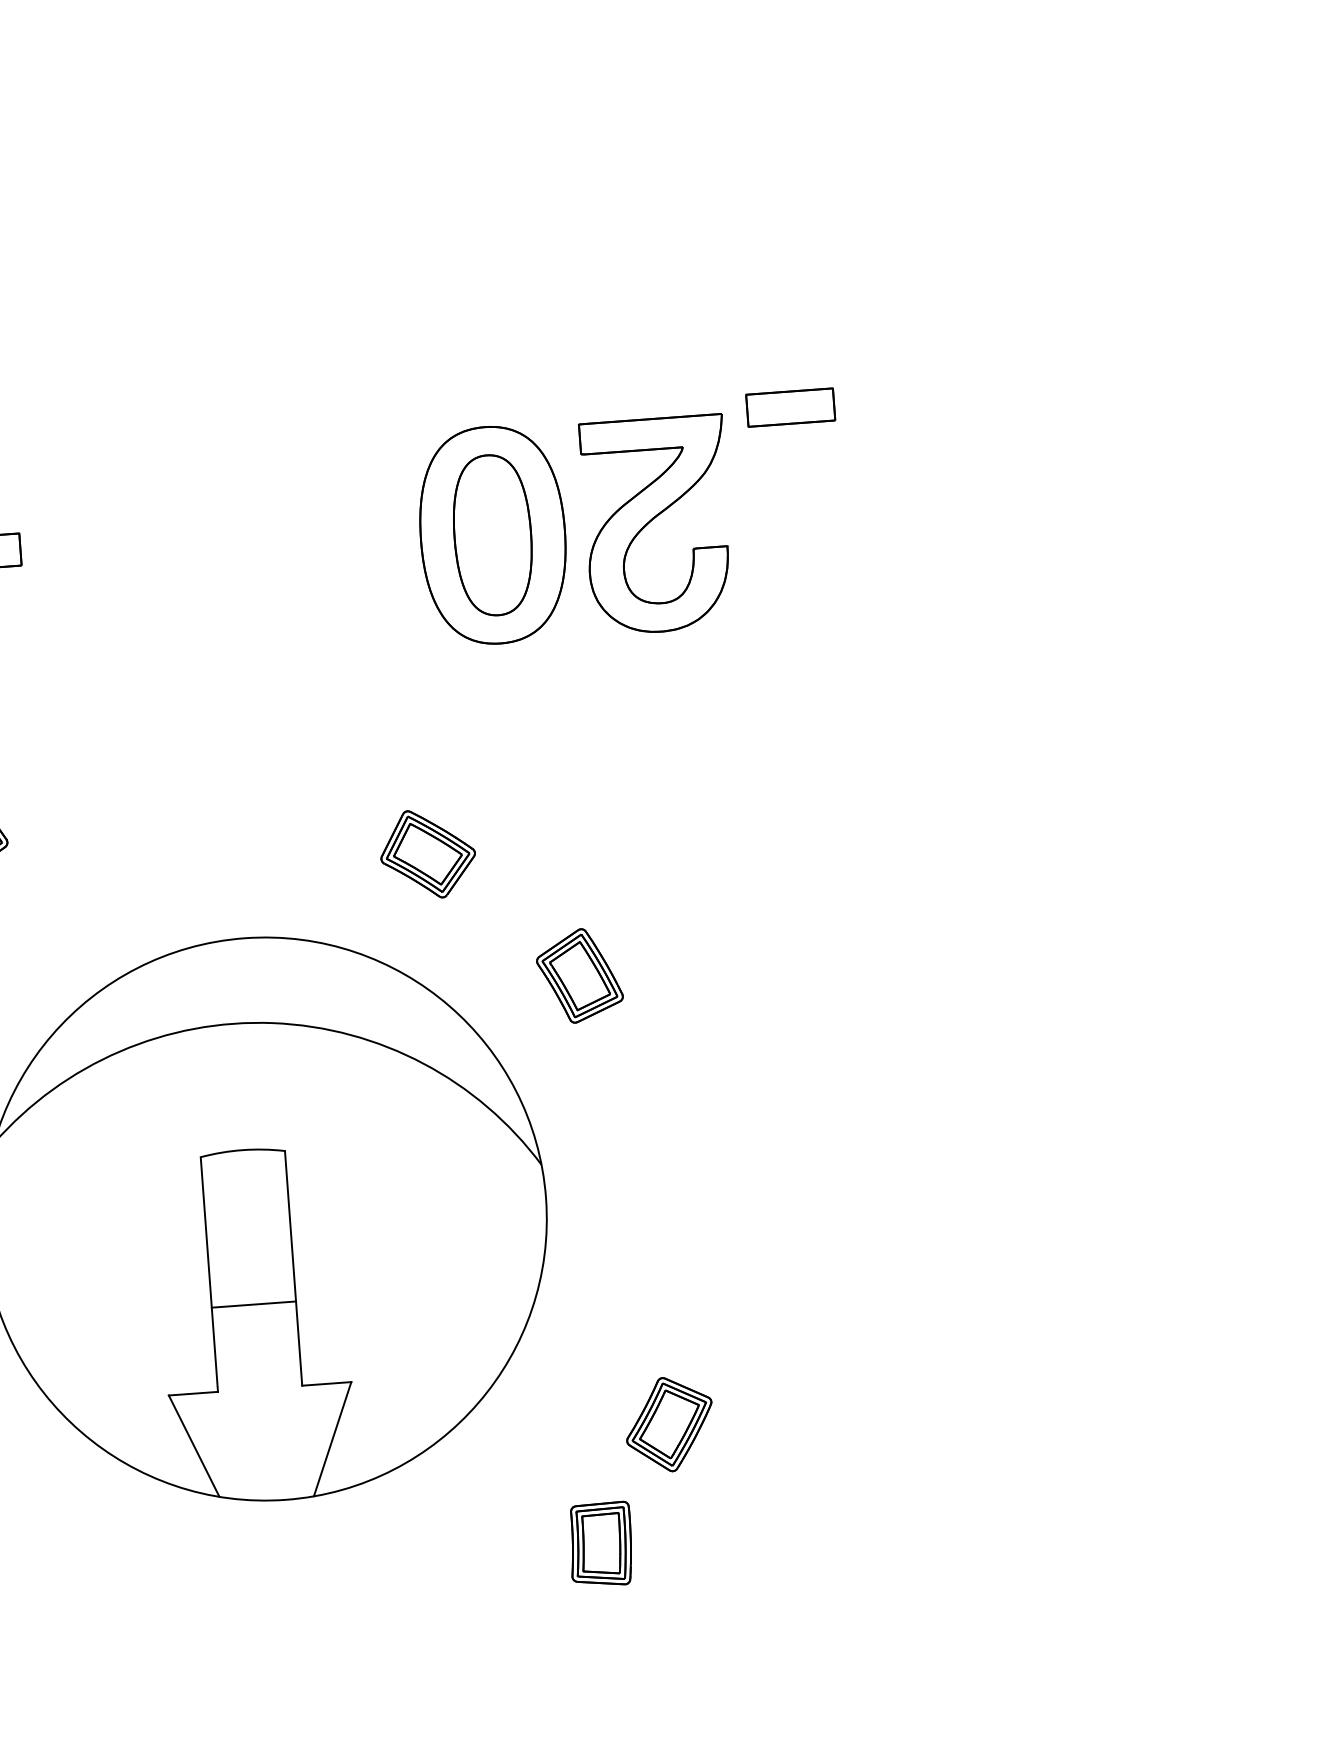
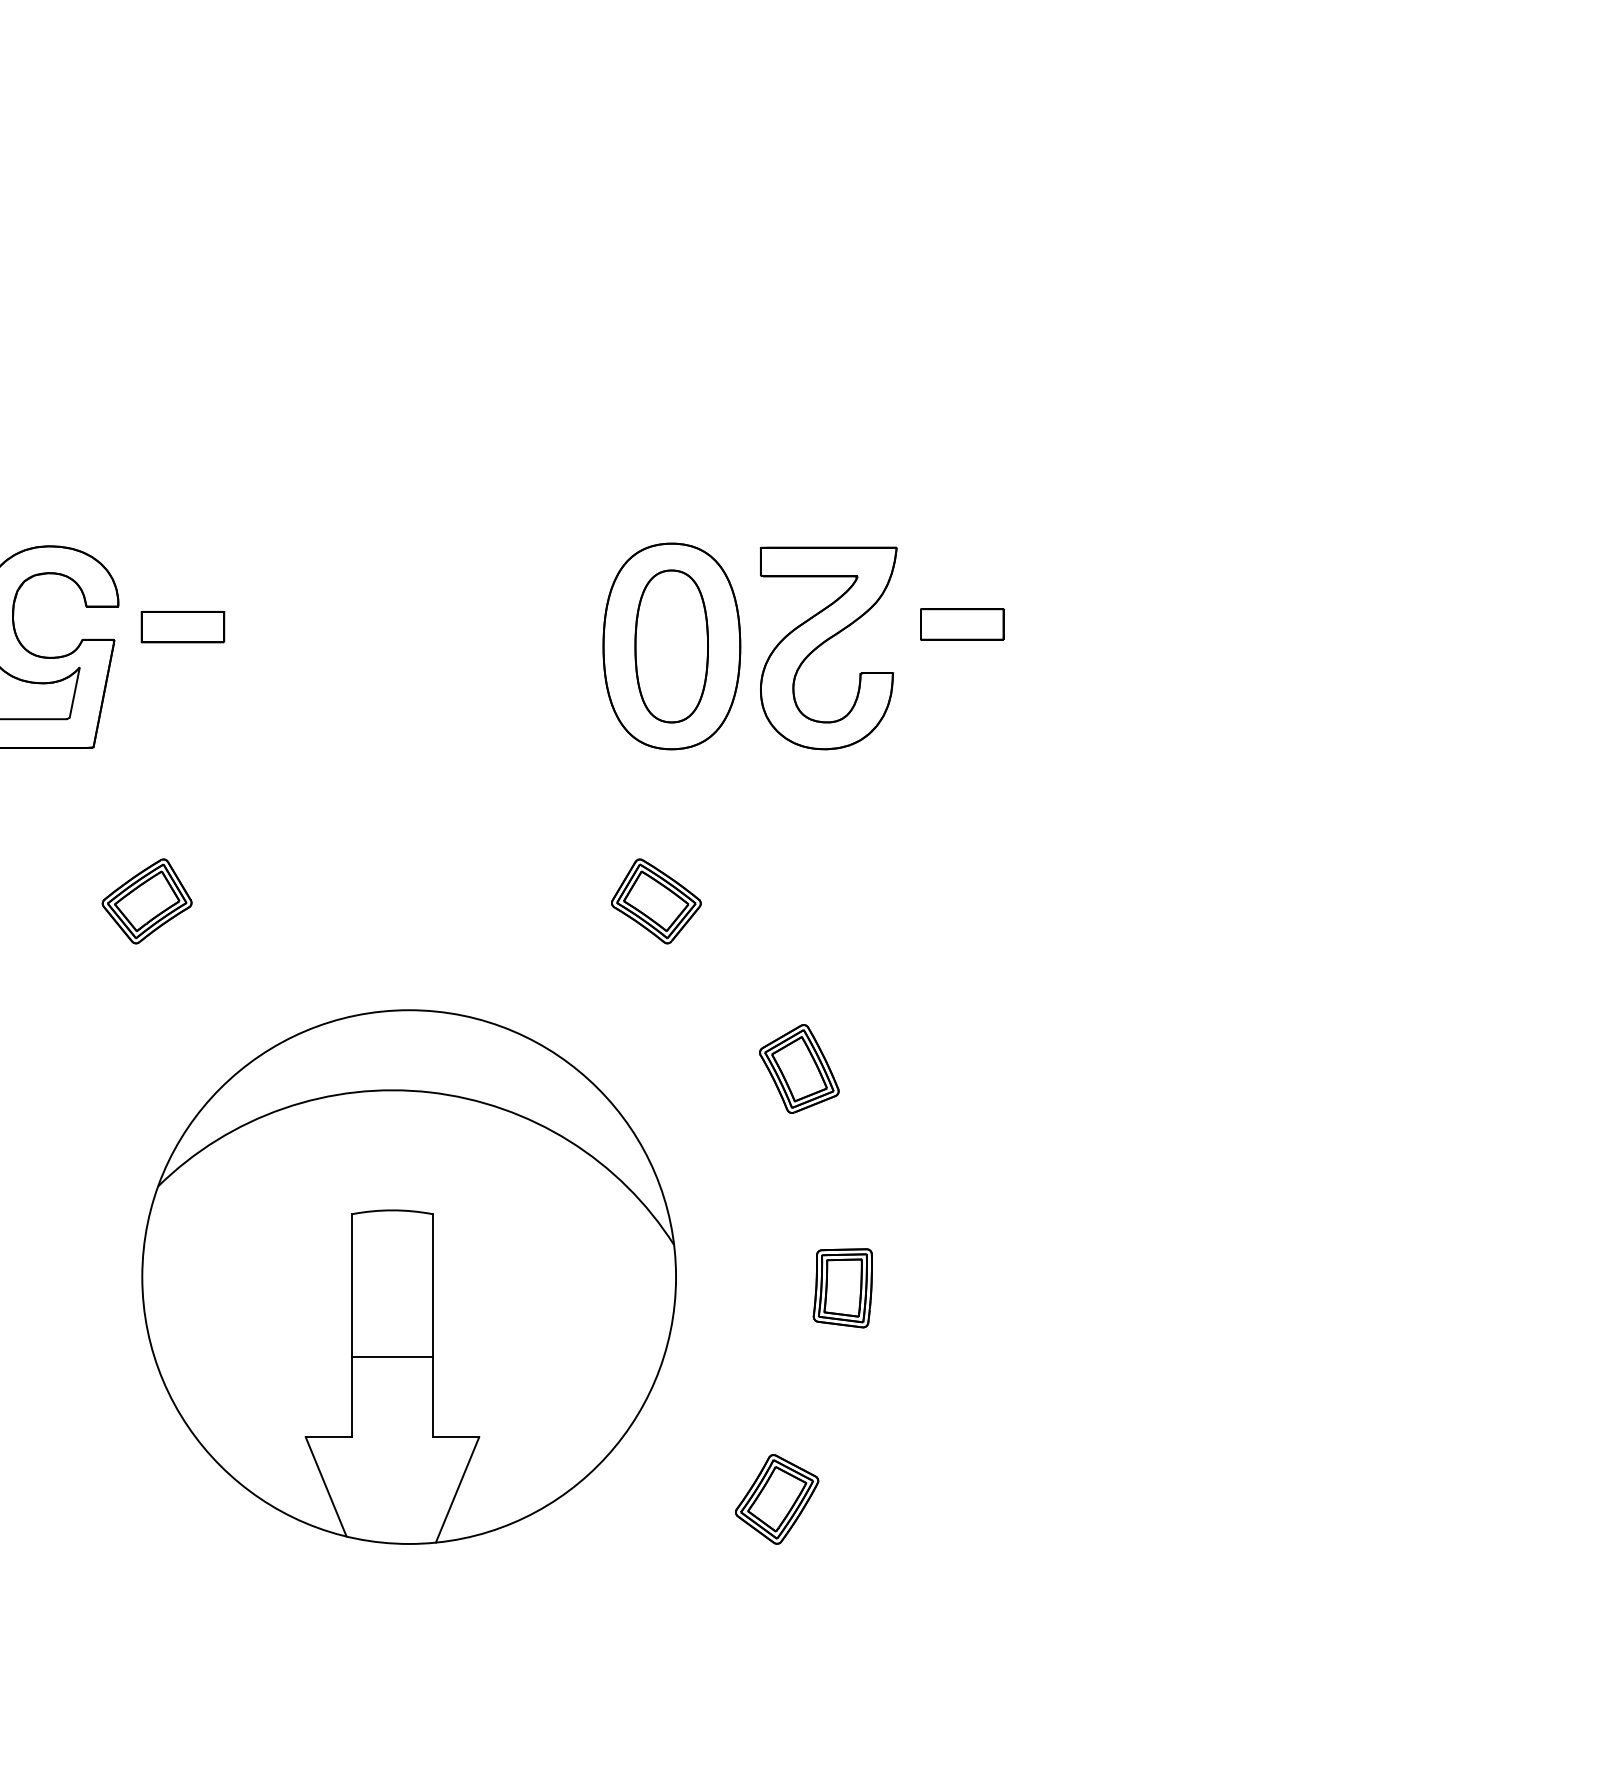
part: (790, 407) -> (962, 624), moved
part: (428, 854) -> (656, 901), moved
part: (579, 975) -> (799, 1068), moved
part: (600, 1544) -> (842, 1288), moved

